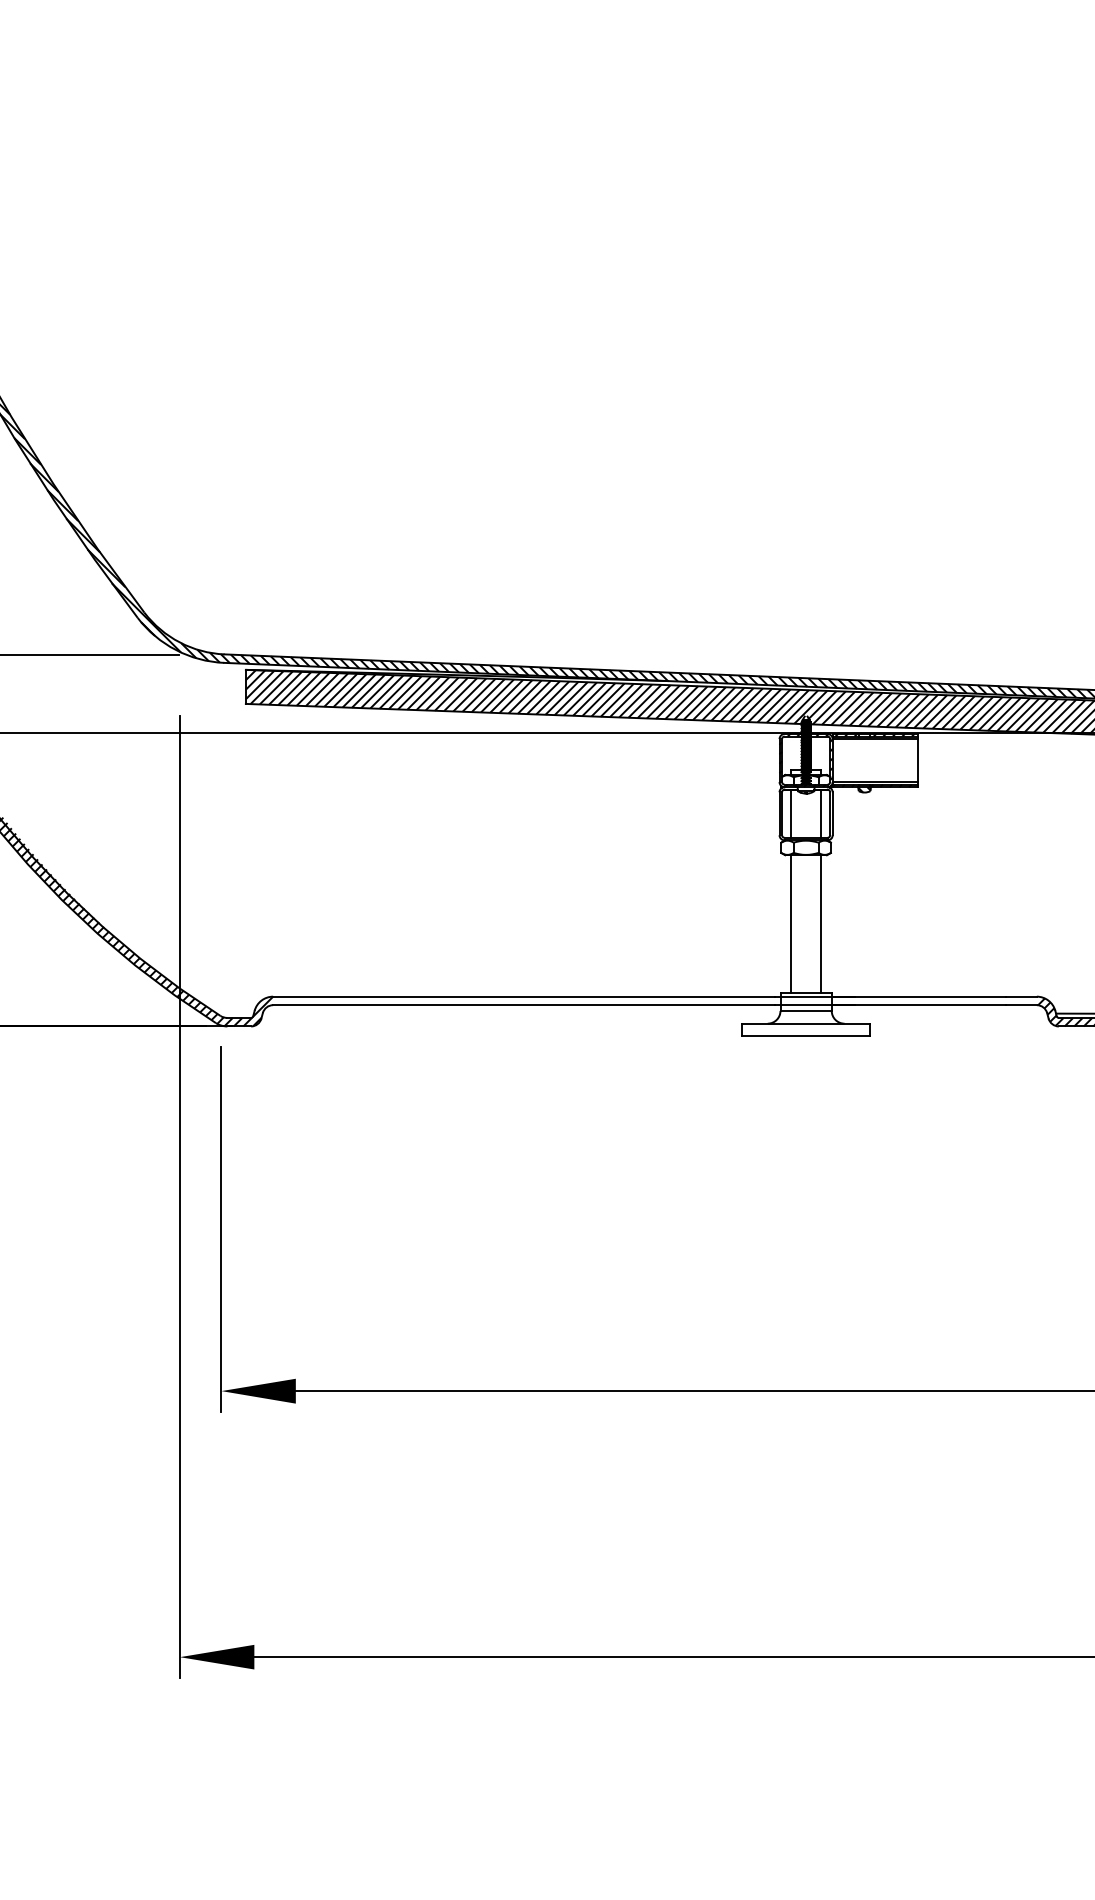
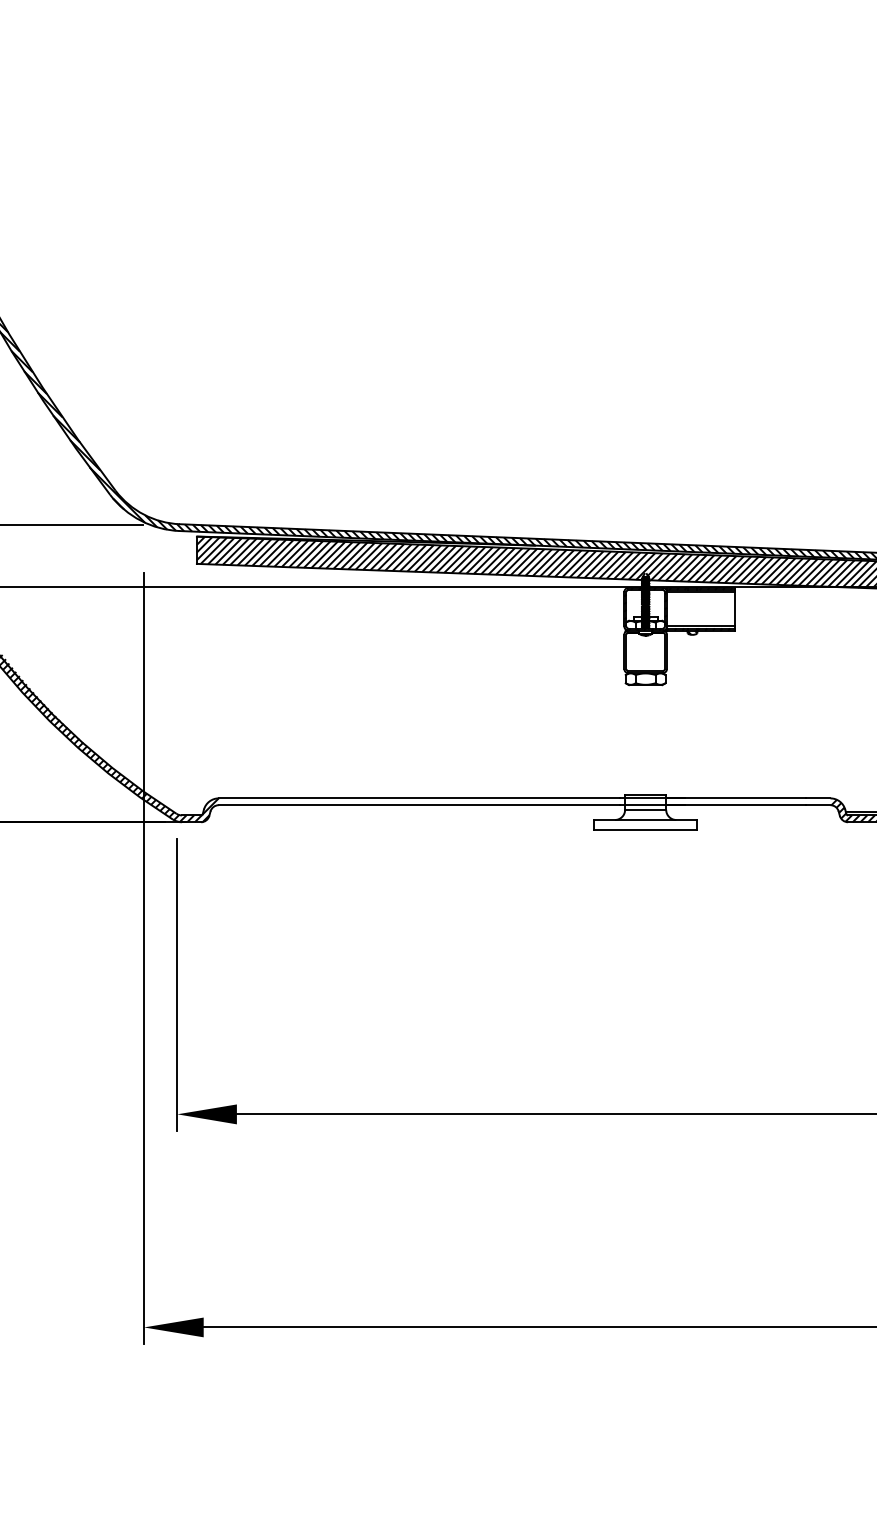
line: (791, 813) -> (633, 651), removed
line: (821, 813) -> (657, 651), removed
line: (791, 923) -> (633, 739), removed
line: (821, 923) -> (657, 739), removed

